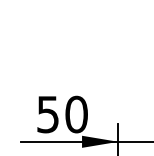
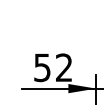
text: (76, 114) -> (64, 67), 50 -> 52

